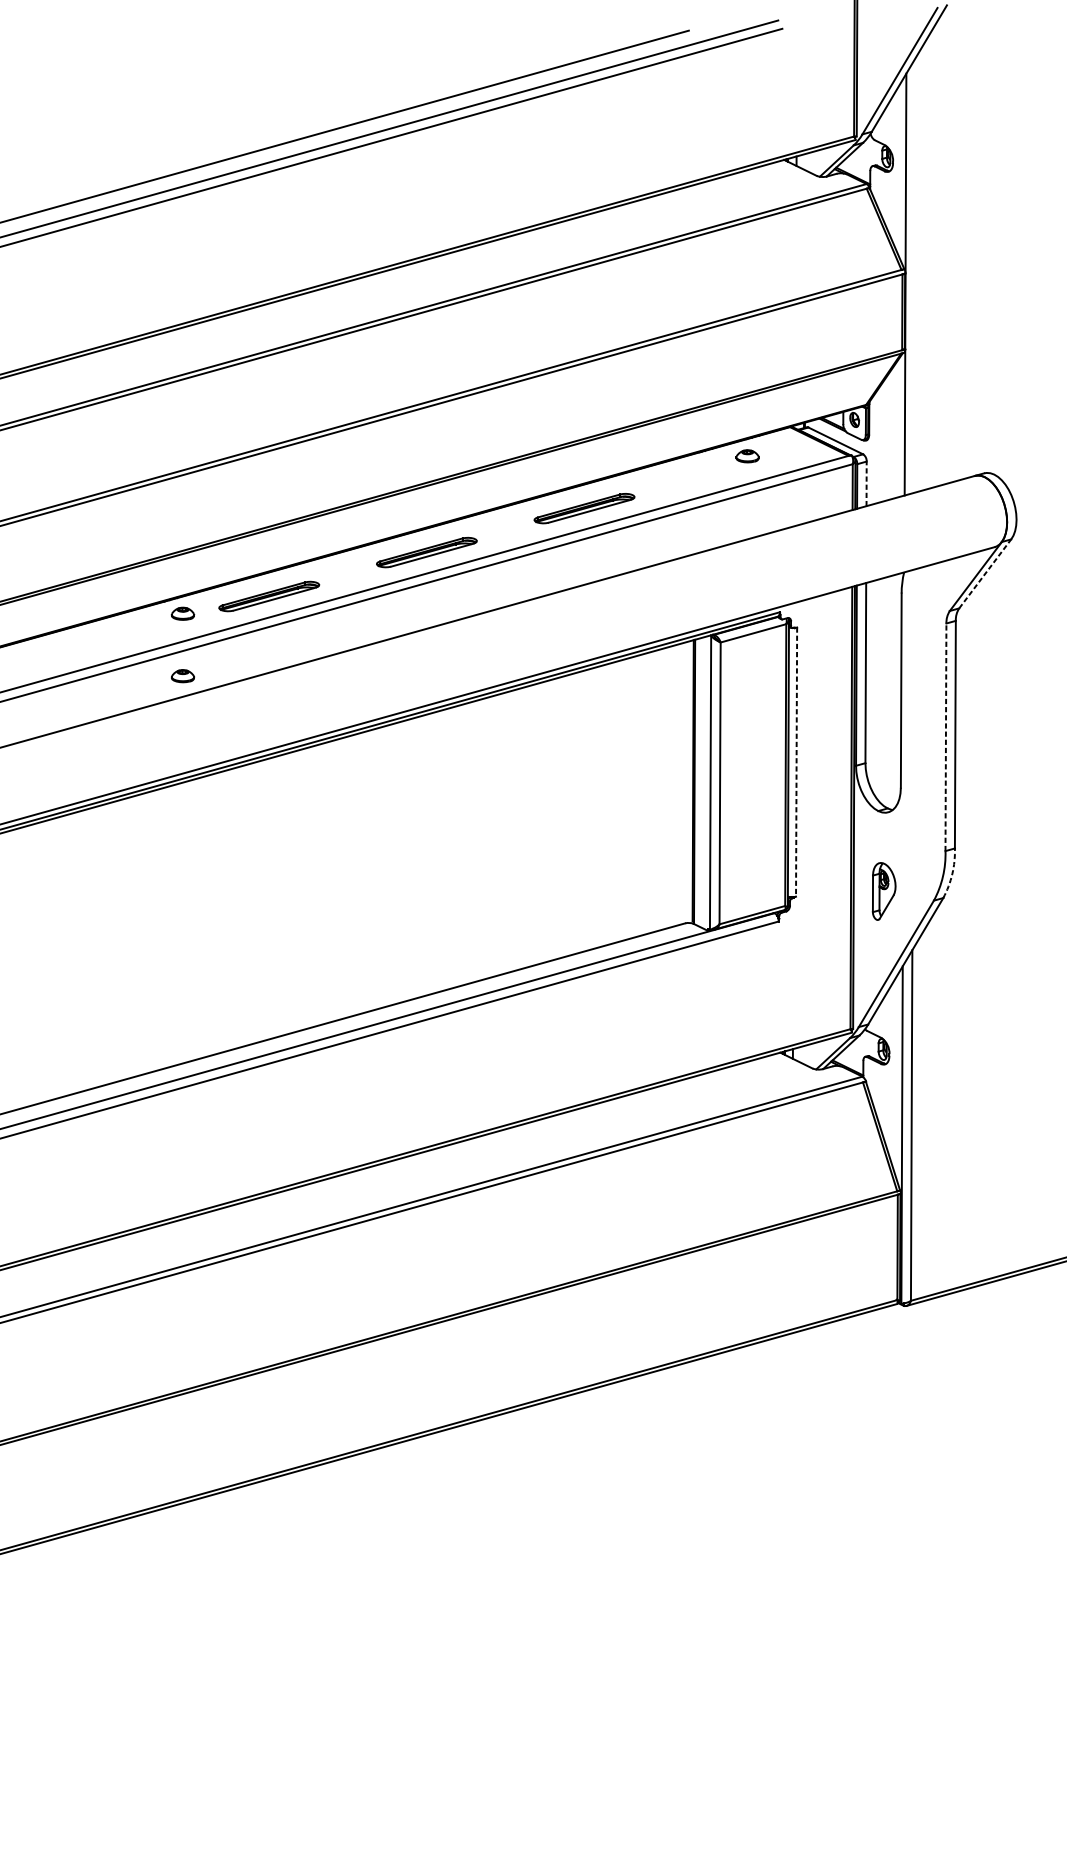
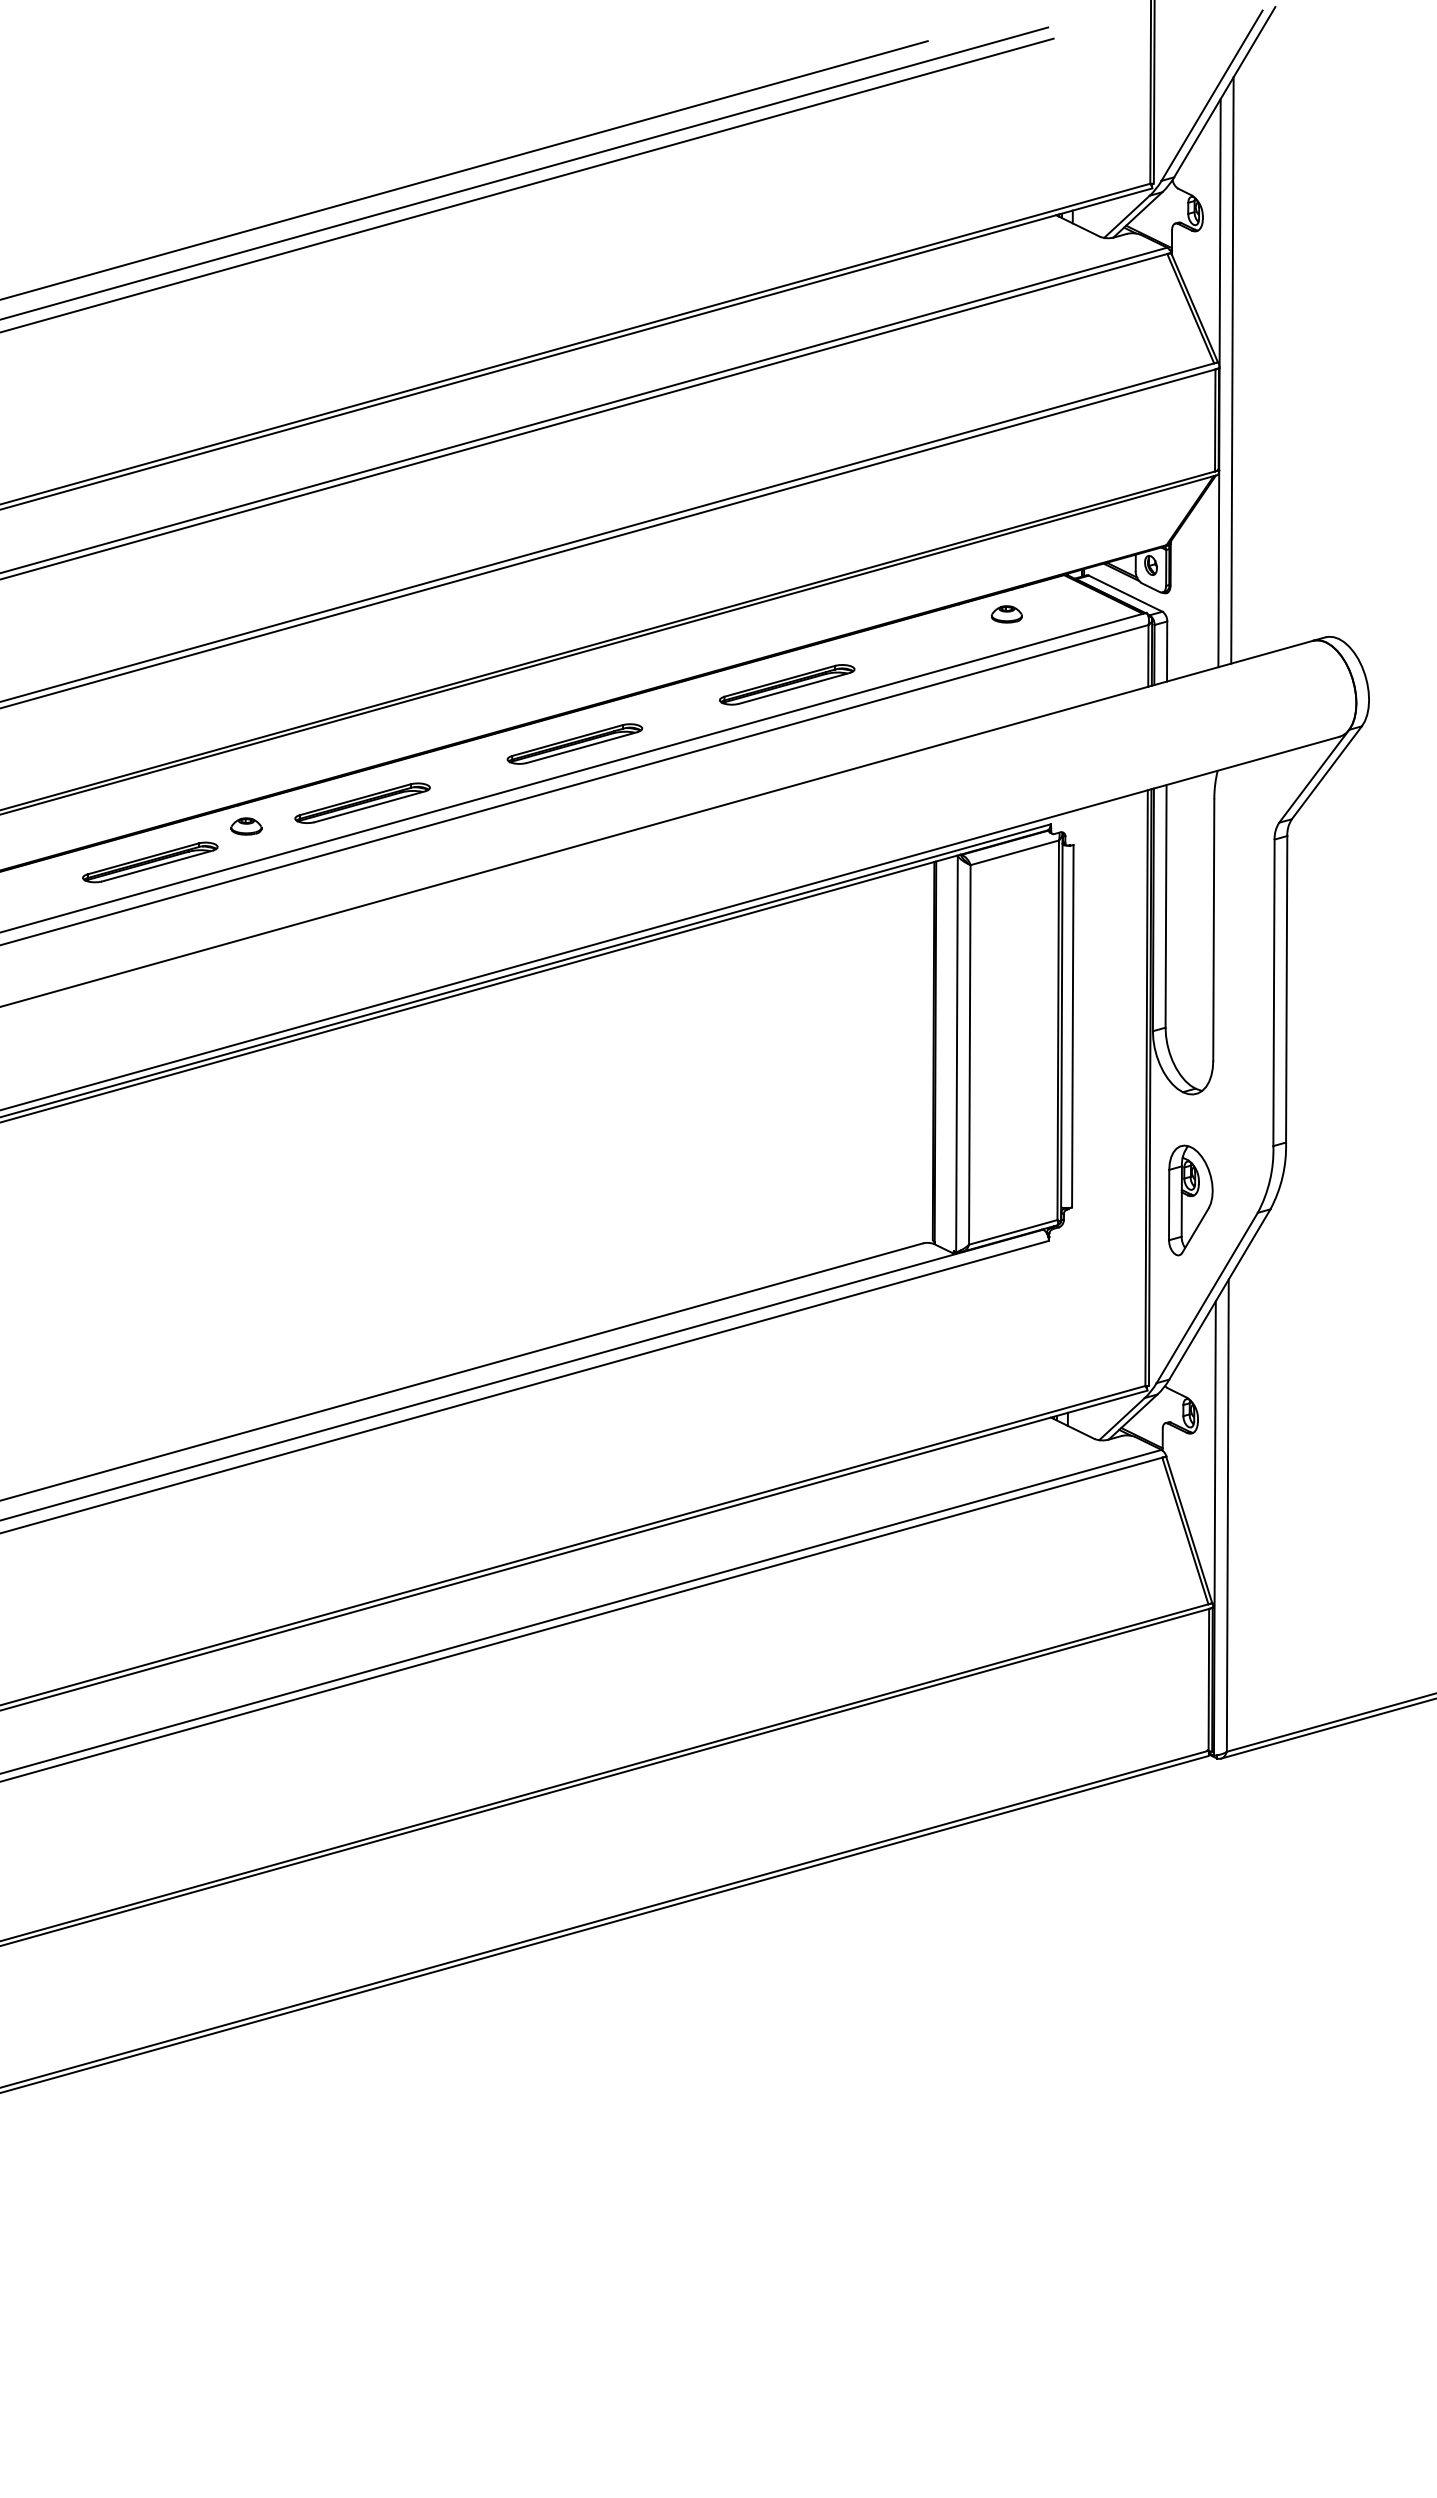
line: (915, 275) -> (1232, 370), added
line: (866, 483) -> (1167, 651), dashed -> solid
line: (985, 573) -> (1327, 772), dashed -> solid
part: (111, 640) -> (150, 862), added
part: (183, 676) -> (246, 910), removed
line: (946, 737) -> (1274, 992), dashed -> solid
line: (796, 762) -> (1072, 1026), dashed -> solid
arc: (952, 873) -> (1282, 1176), dashed -> solid
part: (883, 891) -> (1190, 1200), size x1.43

